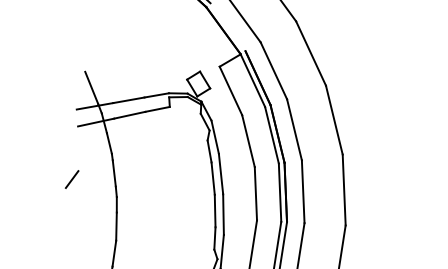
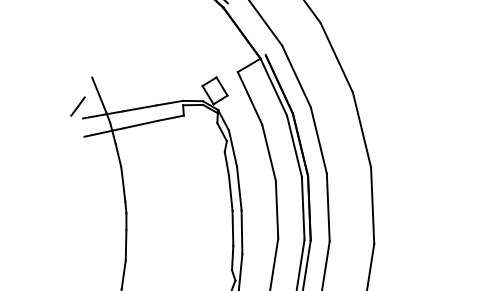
line: (71, 179) -> (77, 106), moved

